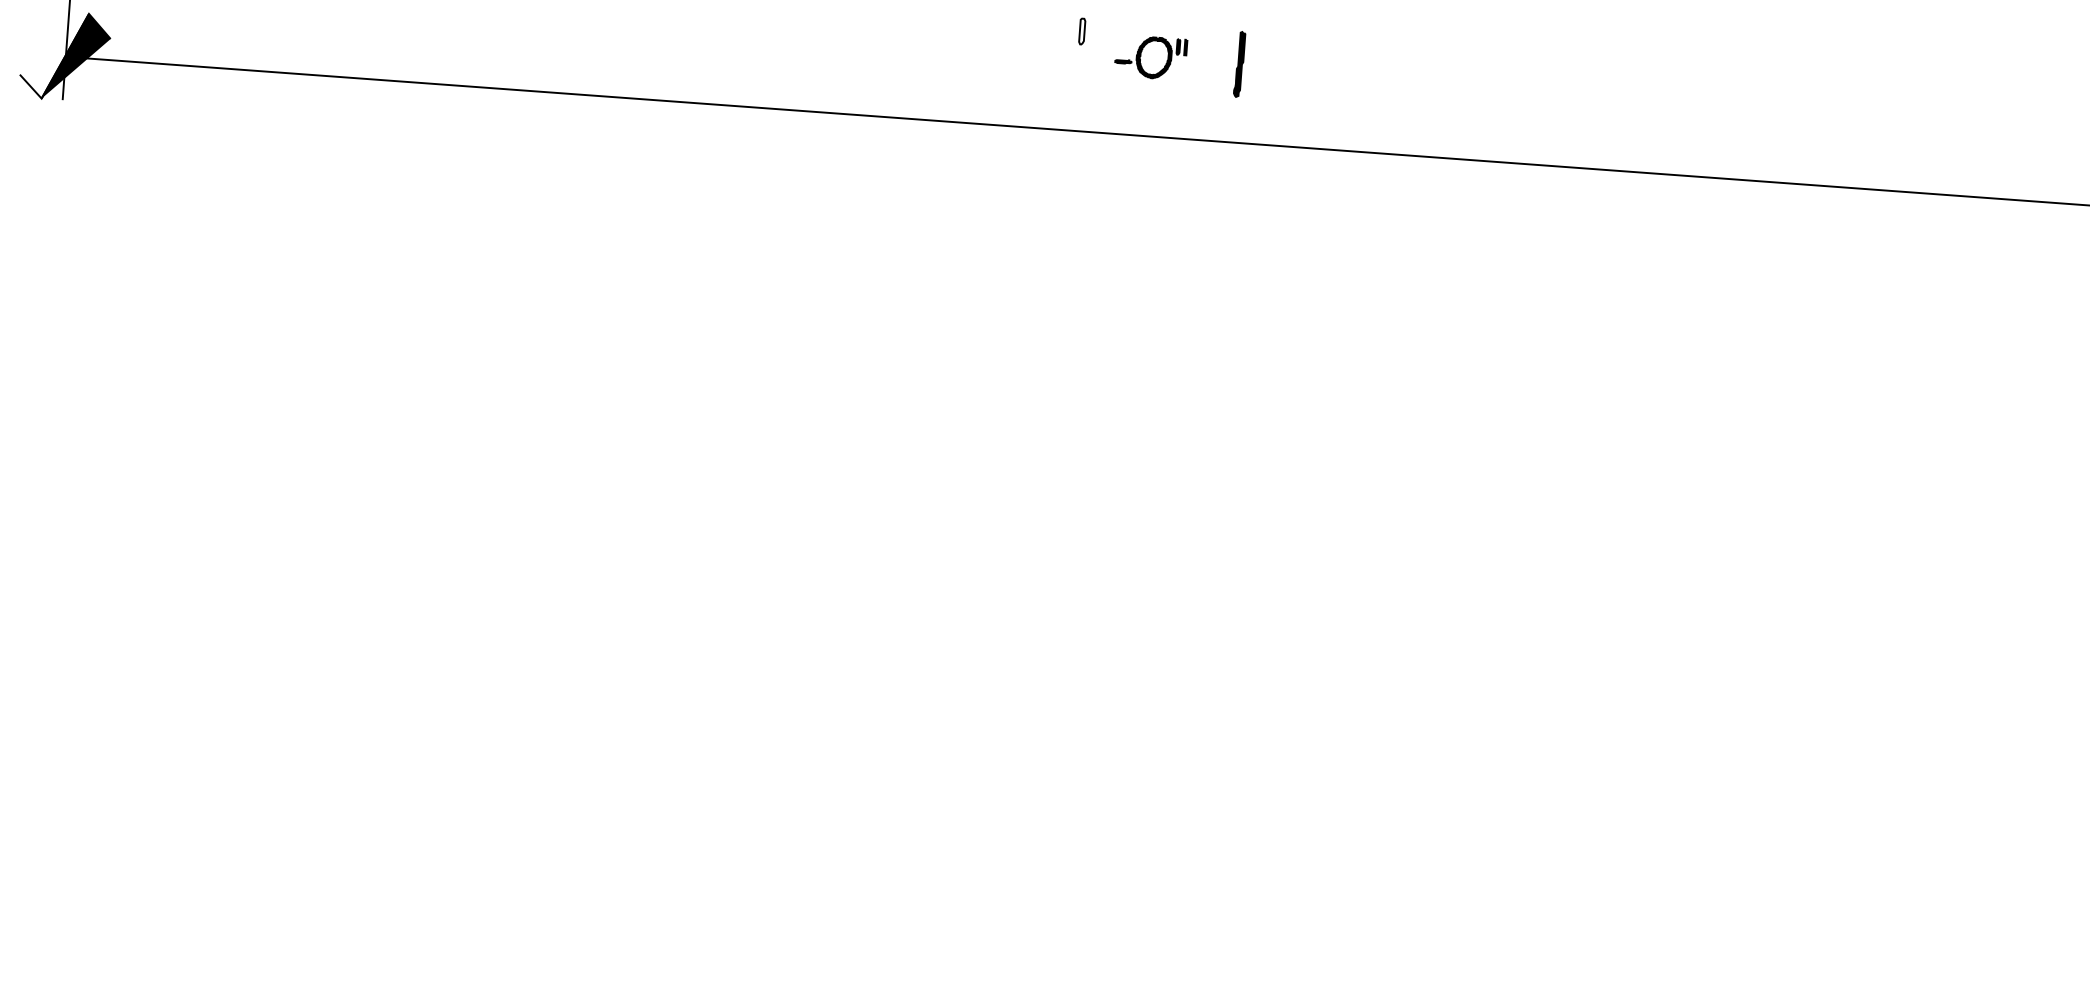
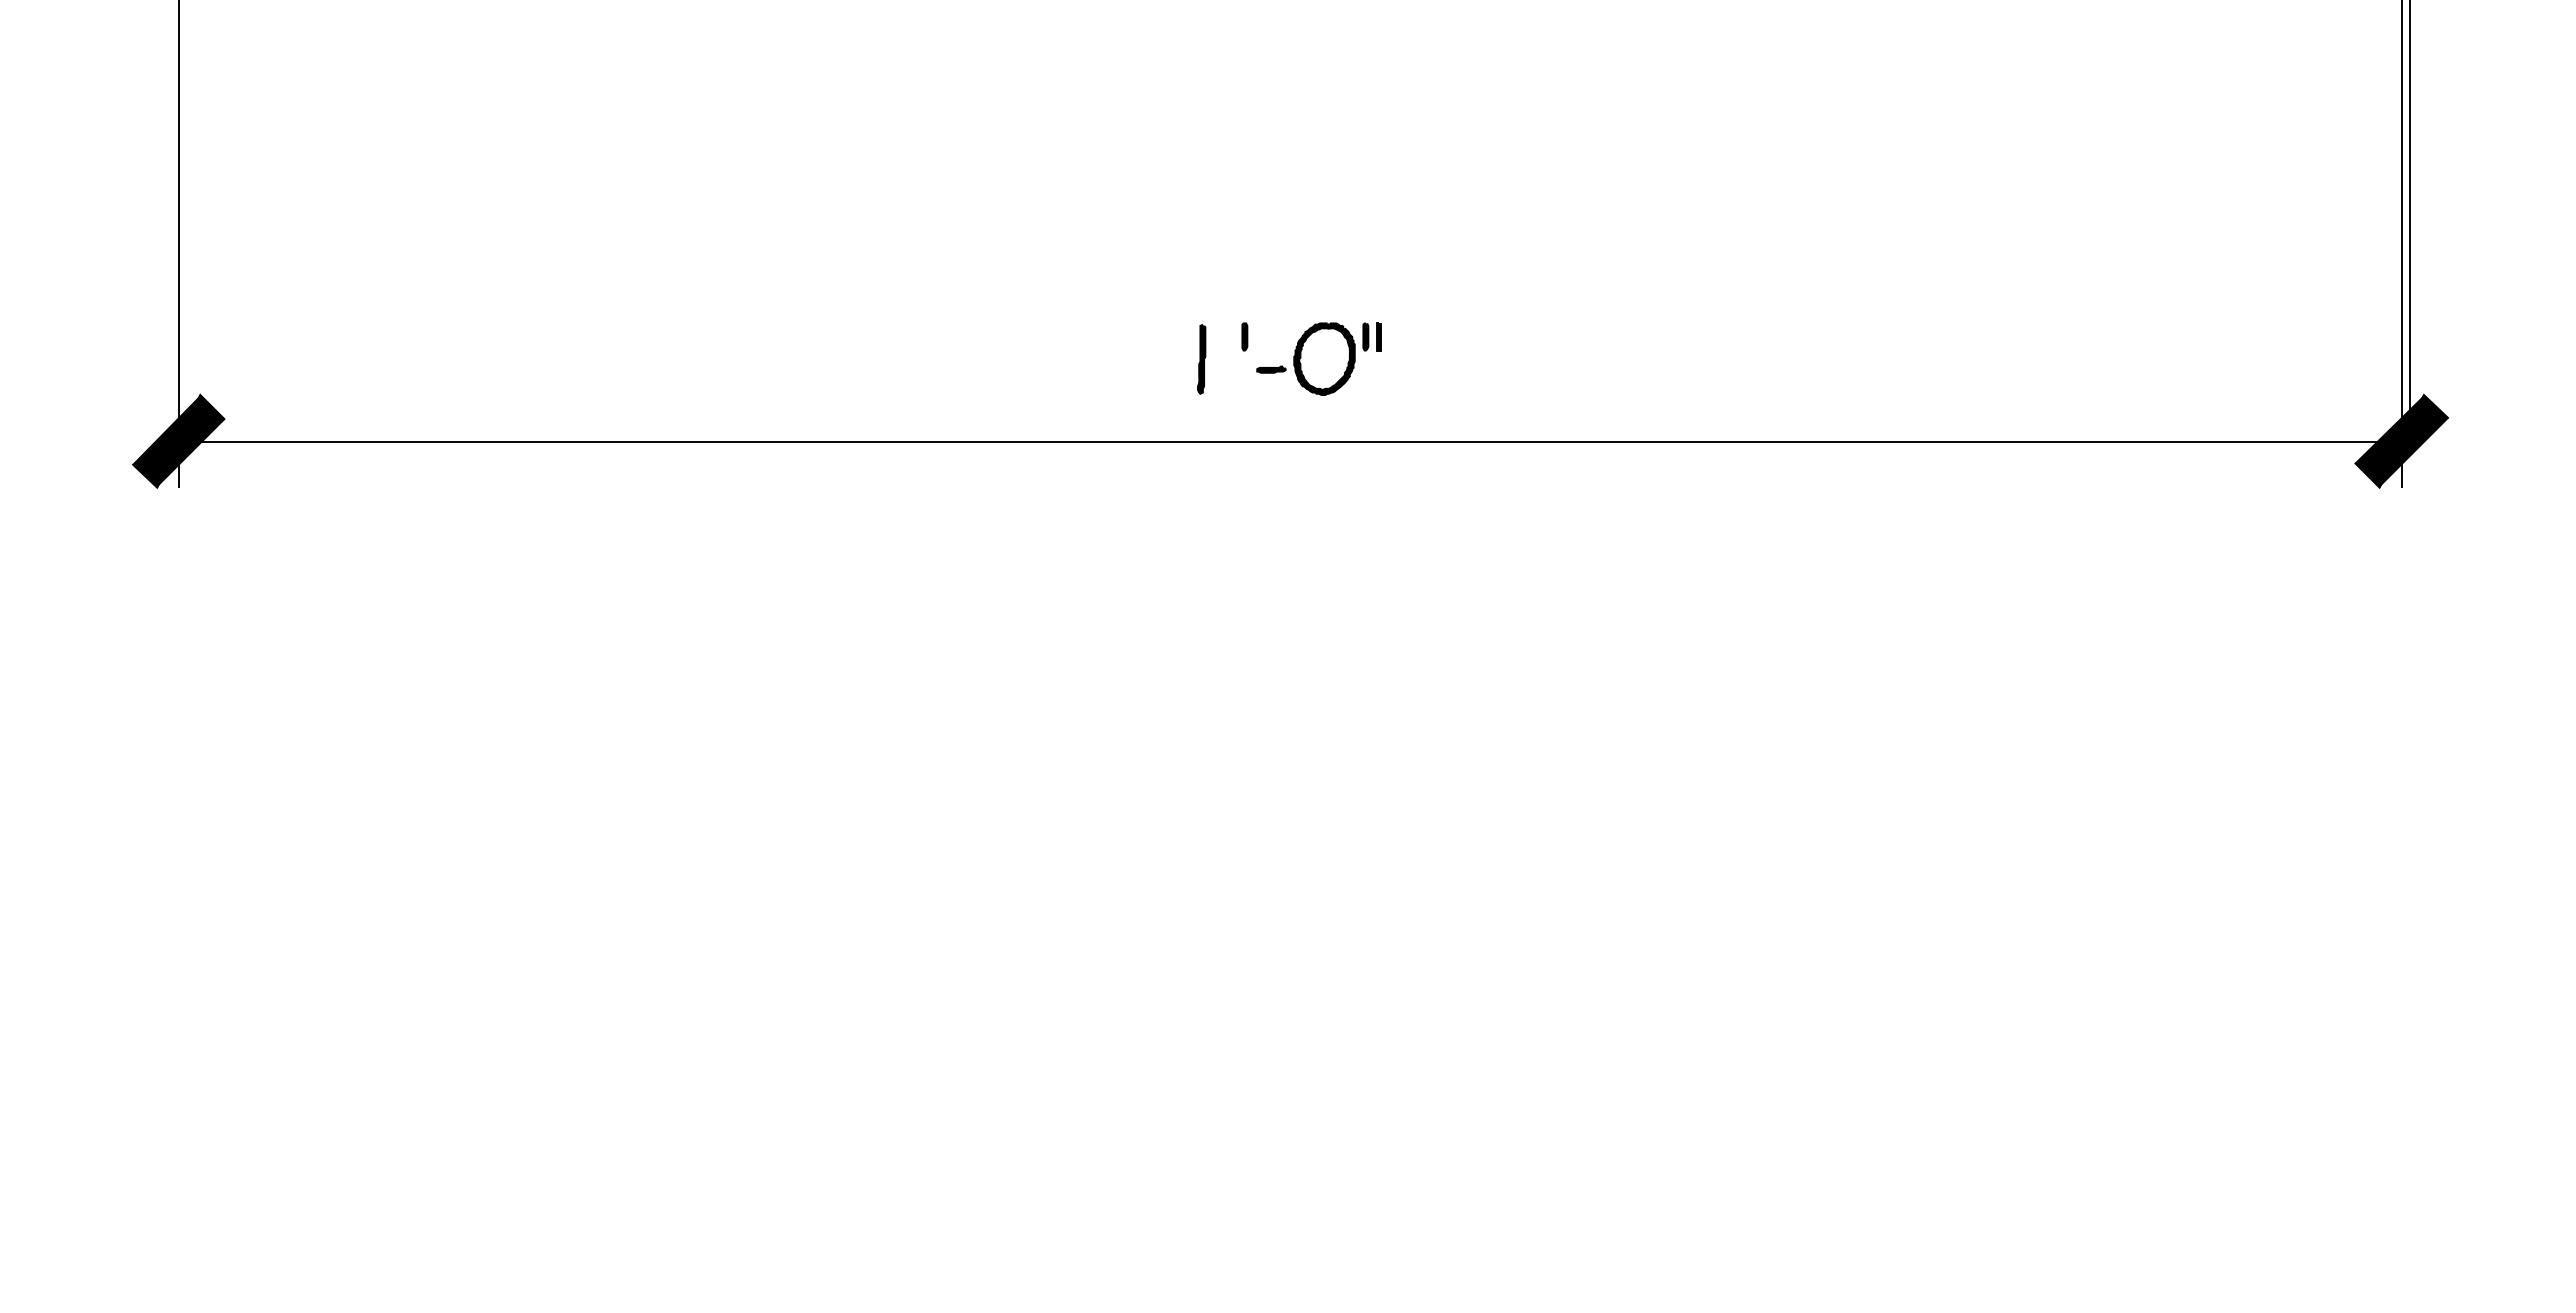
fill: (1081, 31) -> (1244, 336), added
fill: (53, 55) -> (166, 441), added
part: (1150, 57) -> (1318, 358), size x1.67
part: (1239, 64) -> (1201, 359), moved

